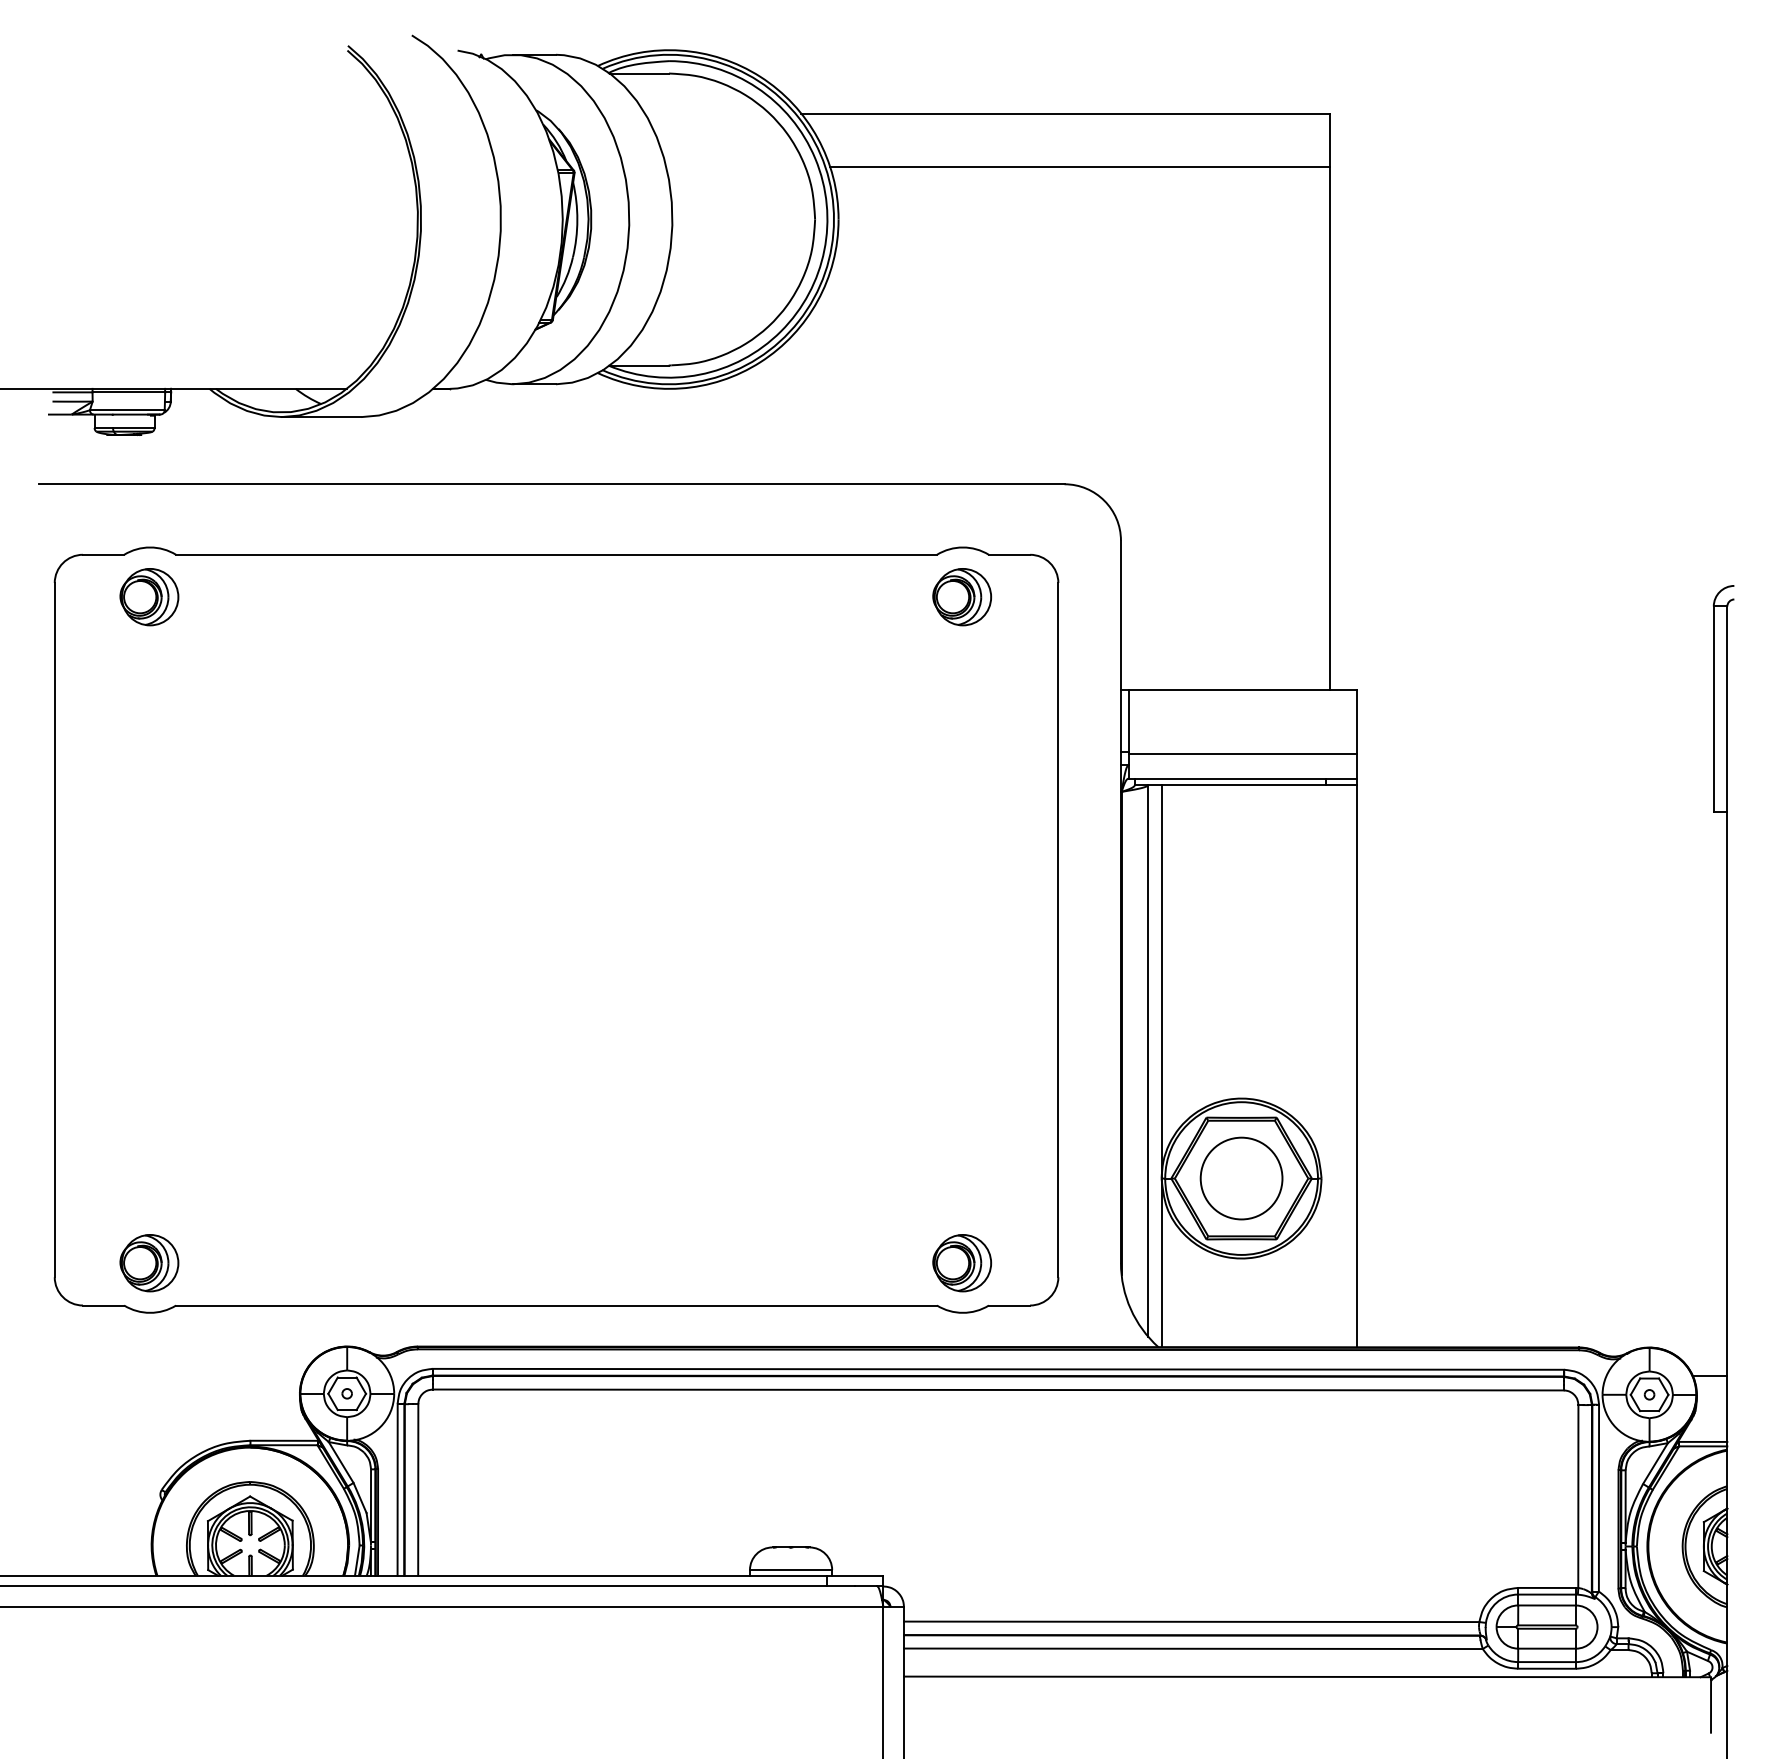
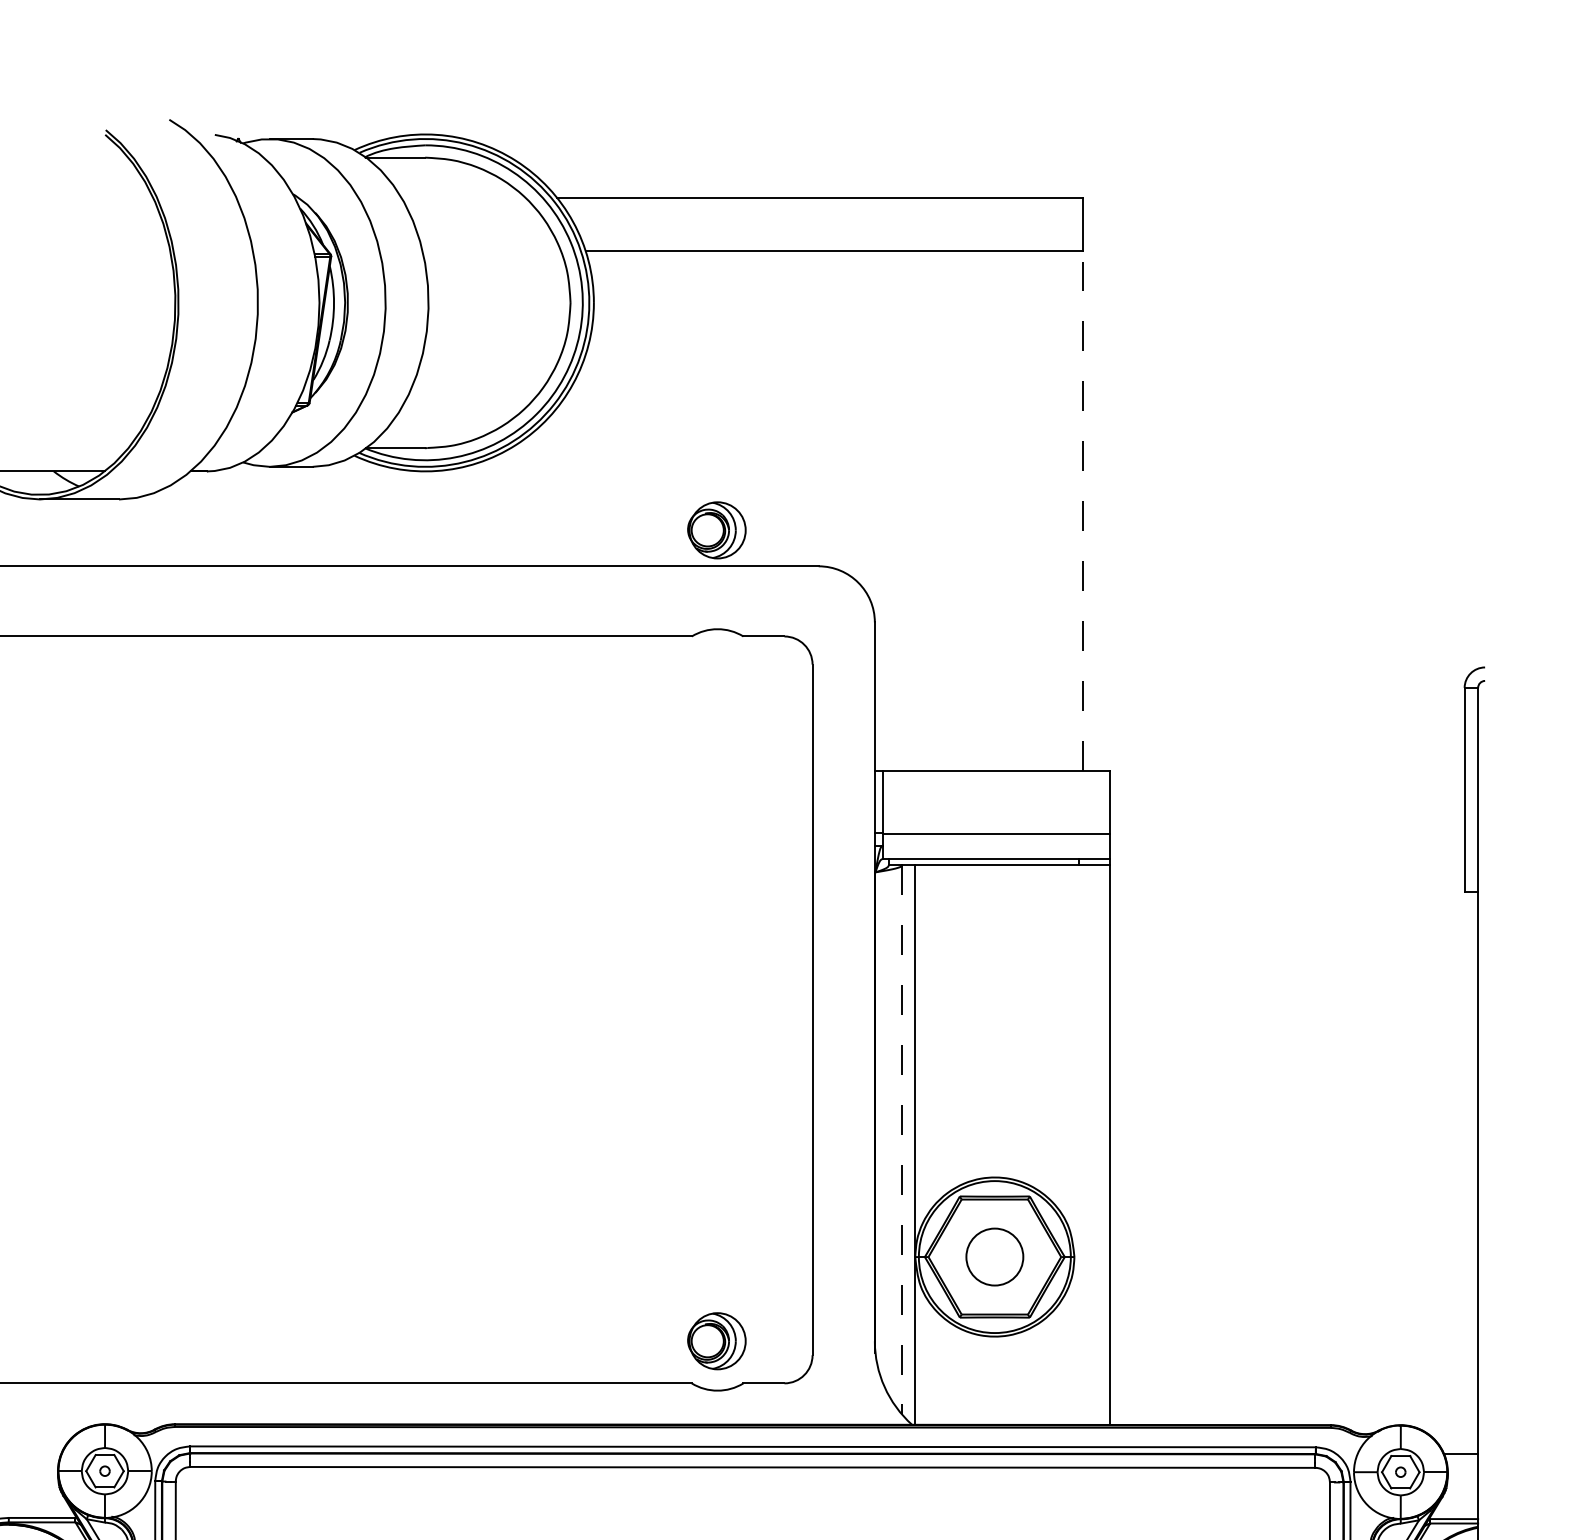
line: (1330, 427) -> (1083, 509), solid -> dashed
part: (962, 597) -> (717, 530), moved
line: (1148, 1060) -> (902, 1139), solid -> dashed
circle: (1241, 1178) -> (994, 1257), size x0.7

